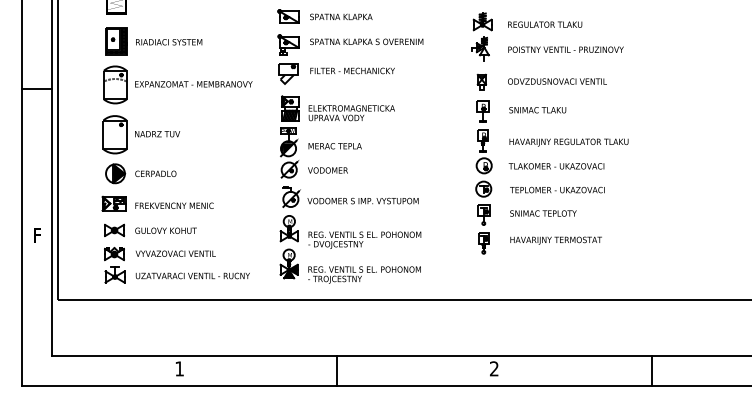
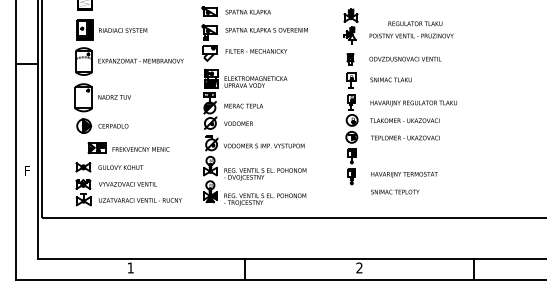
text: (545, 24) -> (415, 23), moved
part: (157, 204) -> (128, 148), moved
text: (543, 212) -> (395, 191), moved

